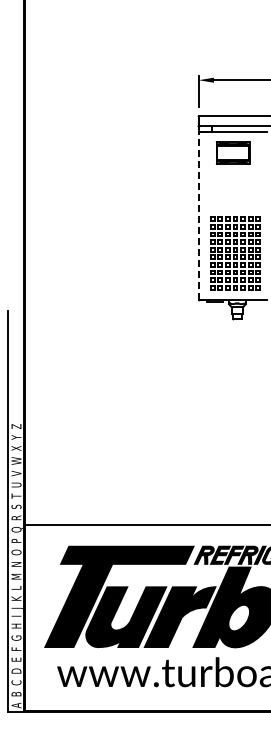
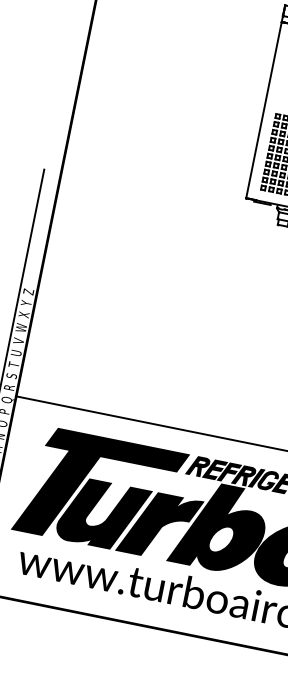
line: (198, 215) -> (263, 109), dashed -> solid

